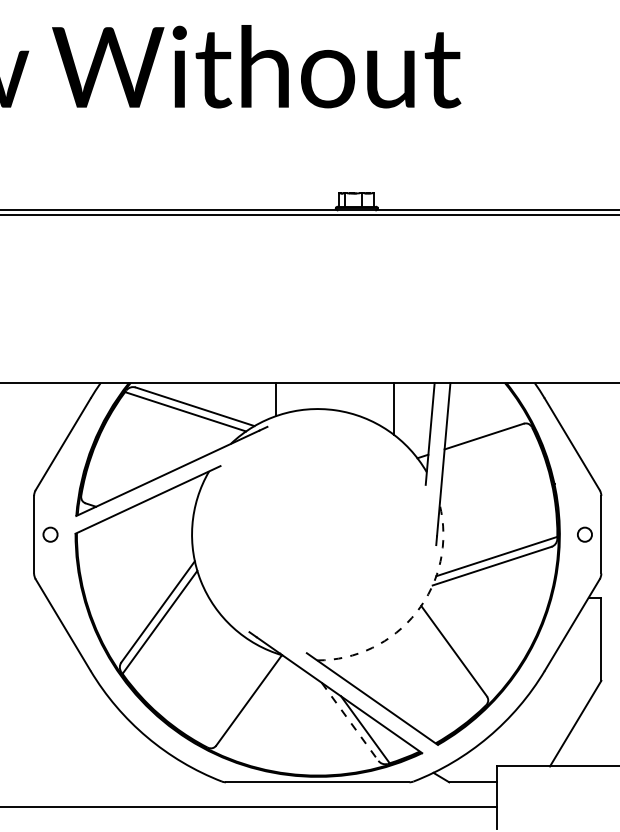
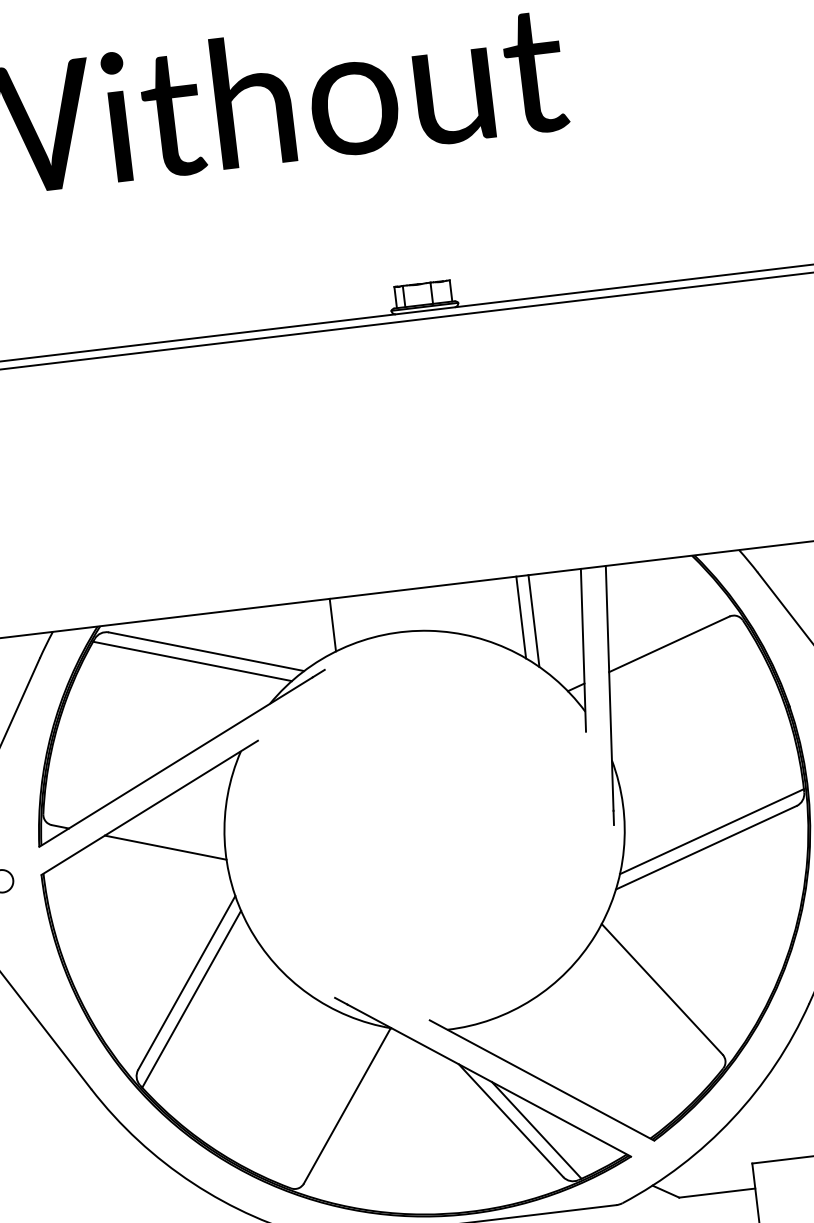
line: (401, 411) -> (533, 620), added
line: (155, 525) -> (166, 846), added
arc: (416, 612) -> (595, 935), dashed -> solid
line: (350, 722) -> (511, 1121), dashed -> solid

